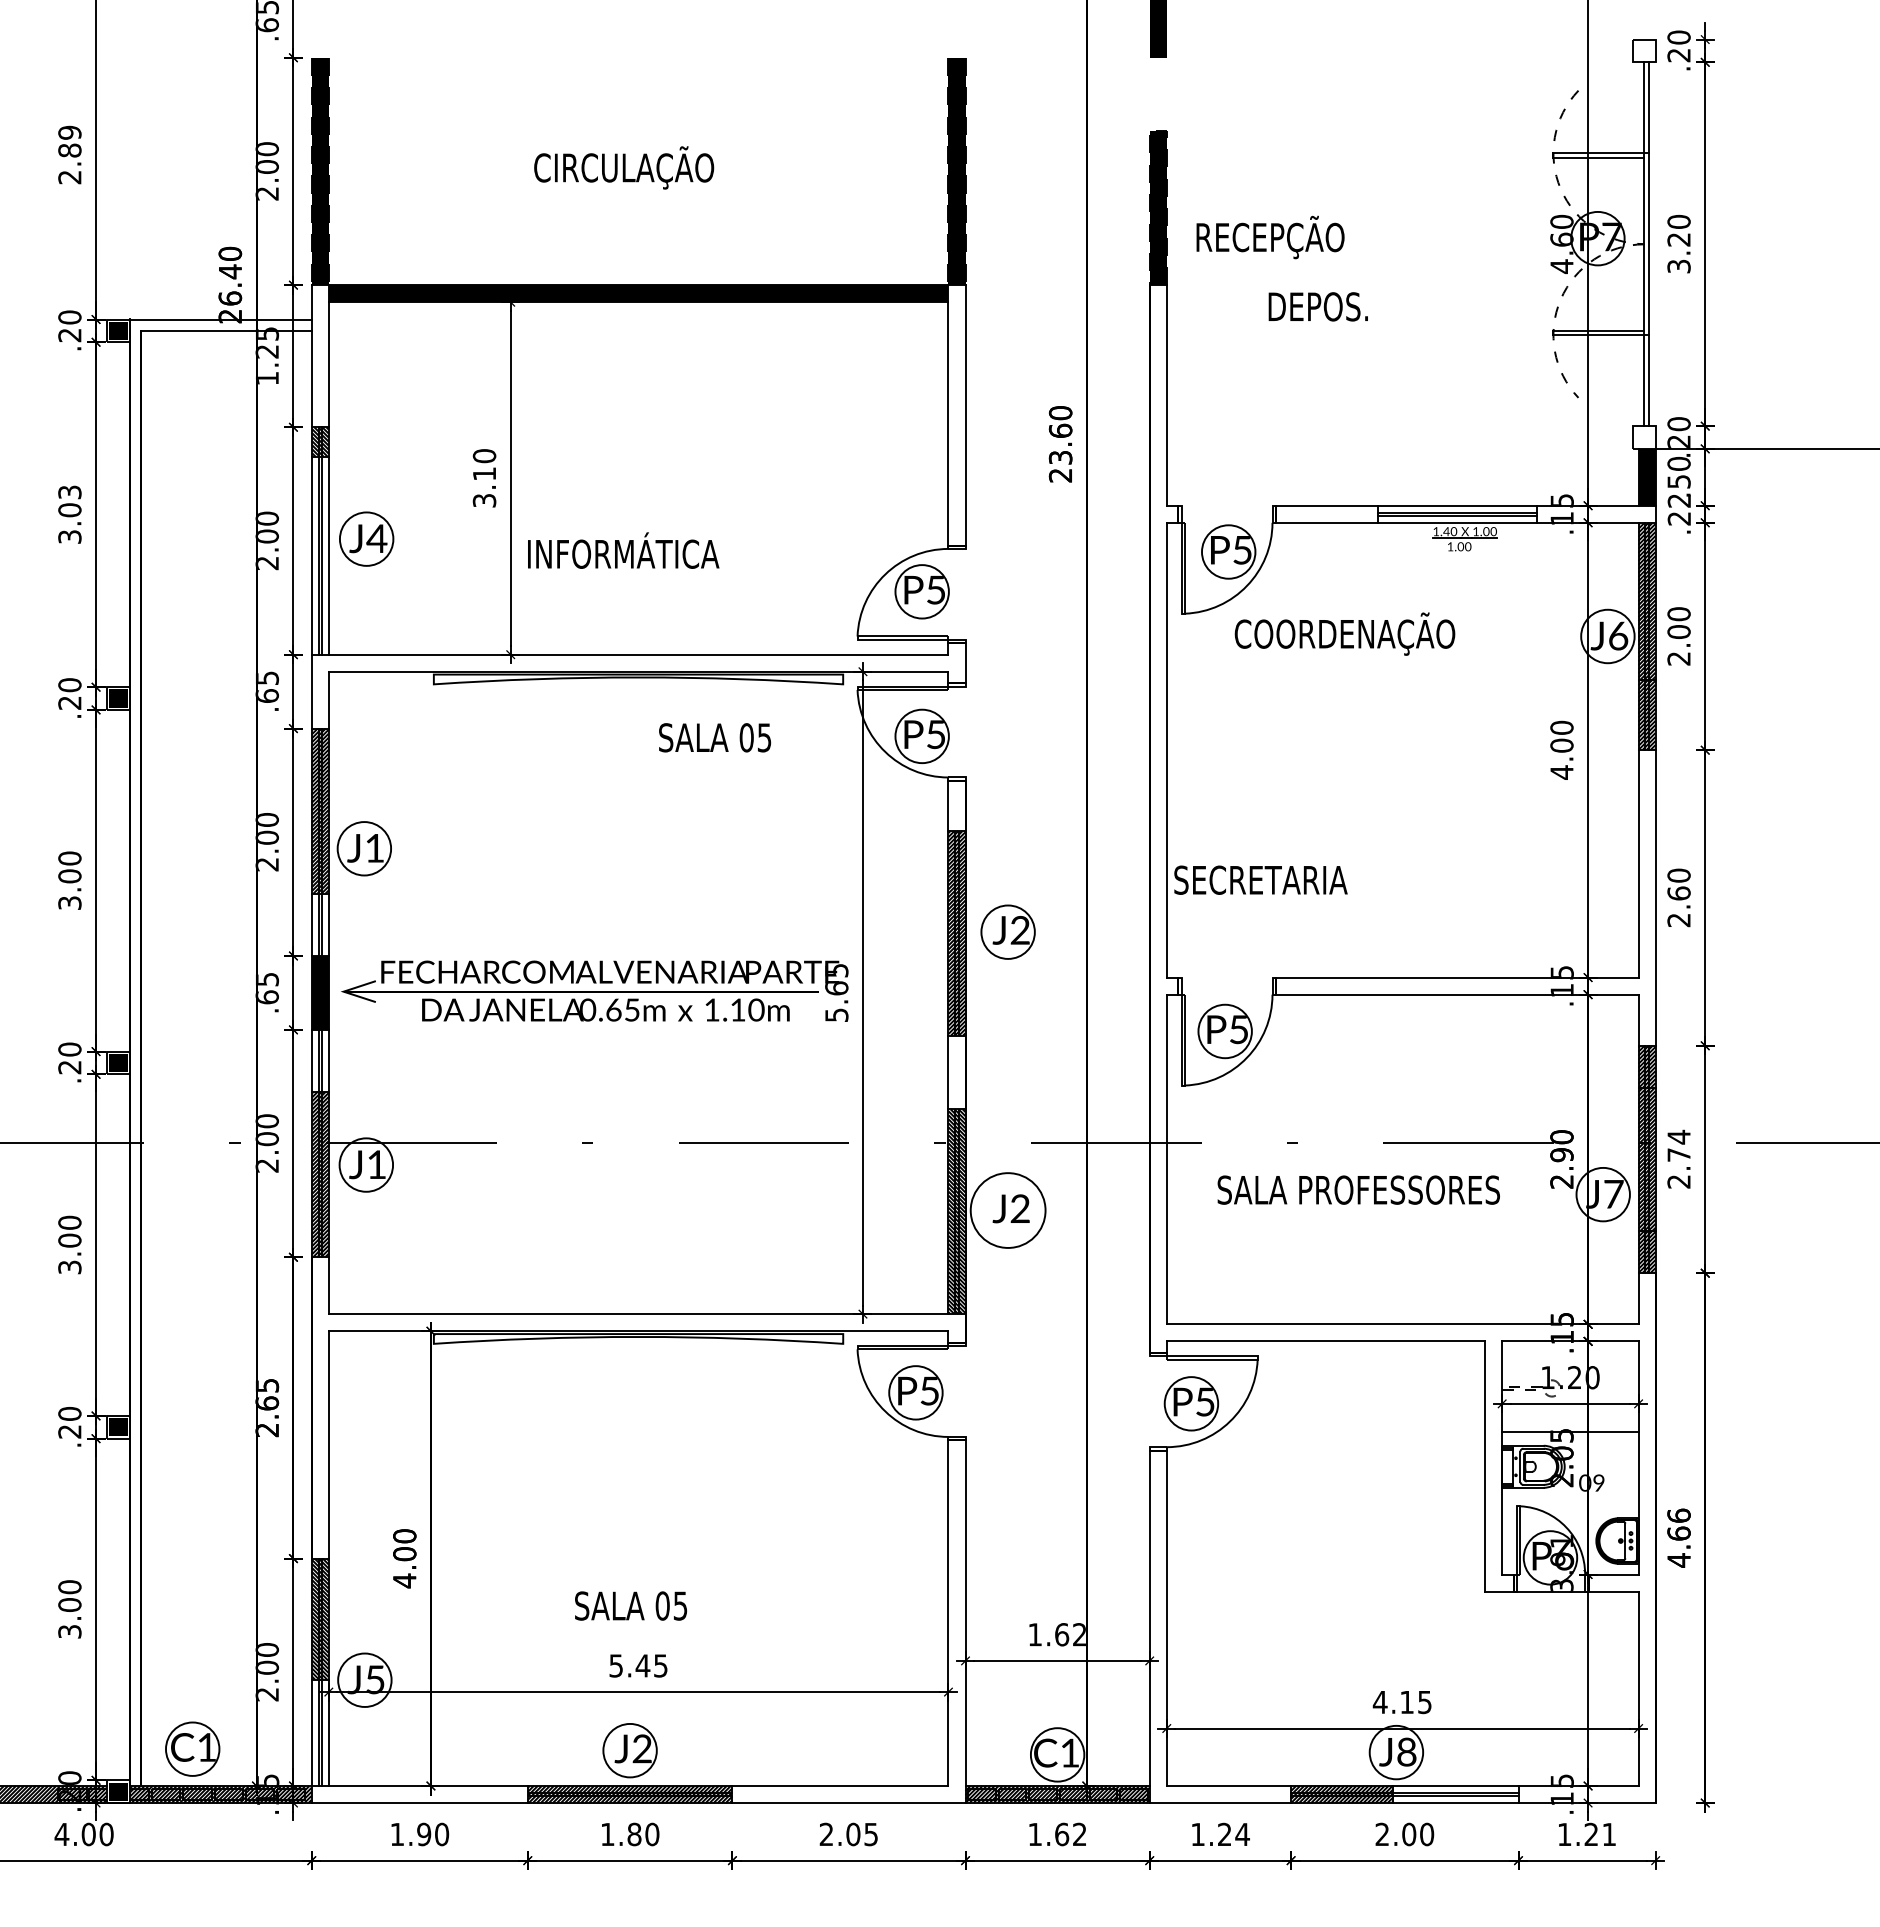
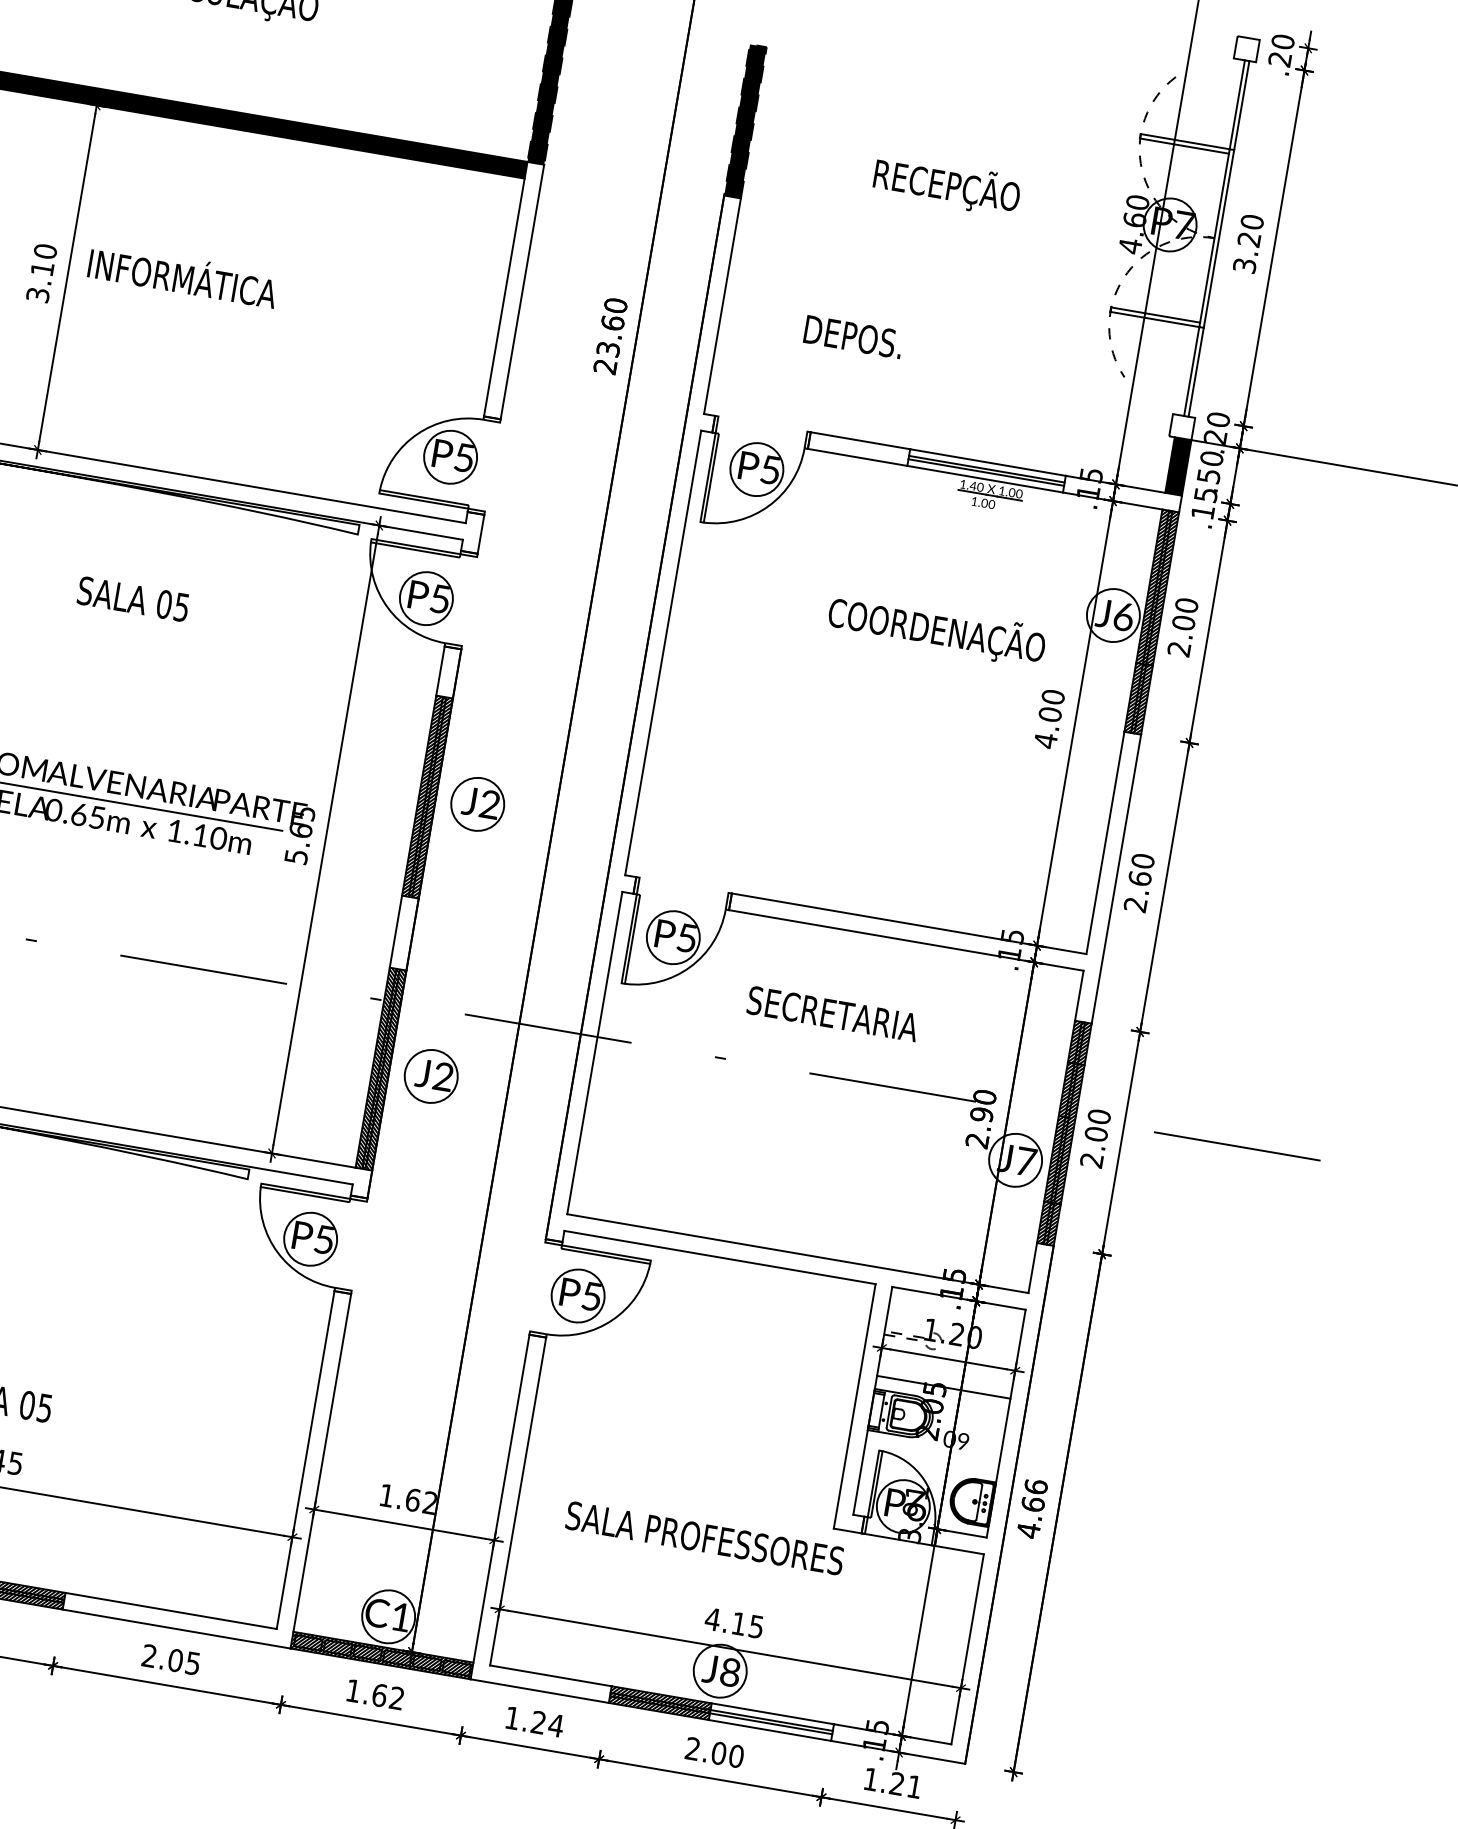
text: (1270, 237) -> (947, 185), moved
text: (1317, 306) -> (852, 336), moved
text: (1679, 509) -> (1204, 503), .22 -> .15
text: (623, 550) -> (183, 275), moved
text: (1344, 633) -> (936, 629), moved
text: (715, 737) -> (133, 599), moved
text: (1260, 879) -> (832, 1013), moved
text: (1678, 1145) -> (1097, 1124), 2.74 -> 2.00
text: (1358, 1189) -> (704, 1537), moved
circle: (1007, 1210) -> (430, 1076), size x0.71

